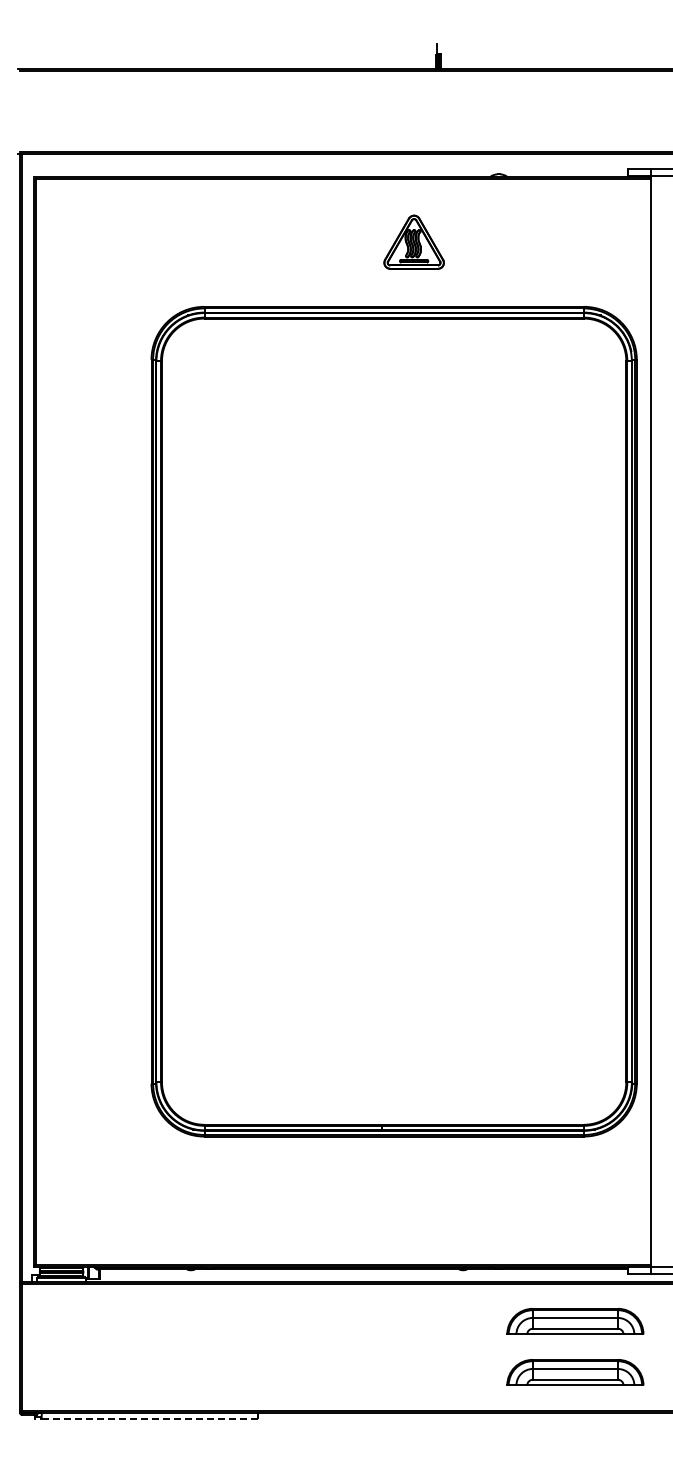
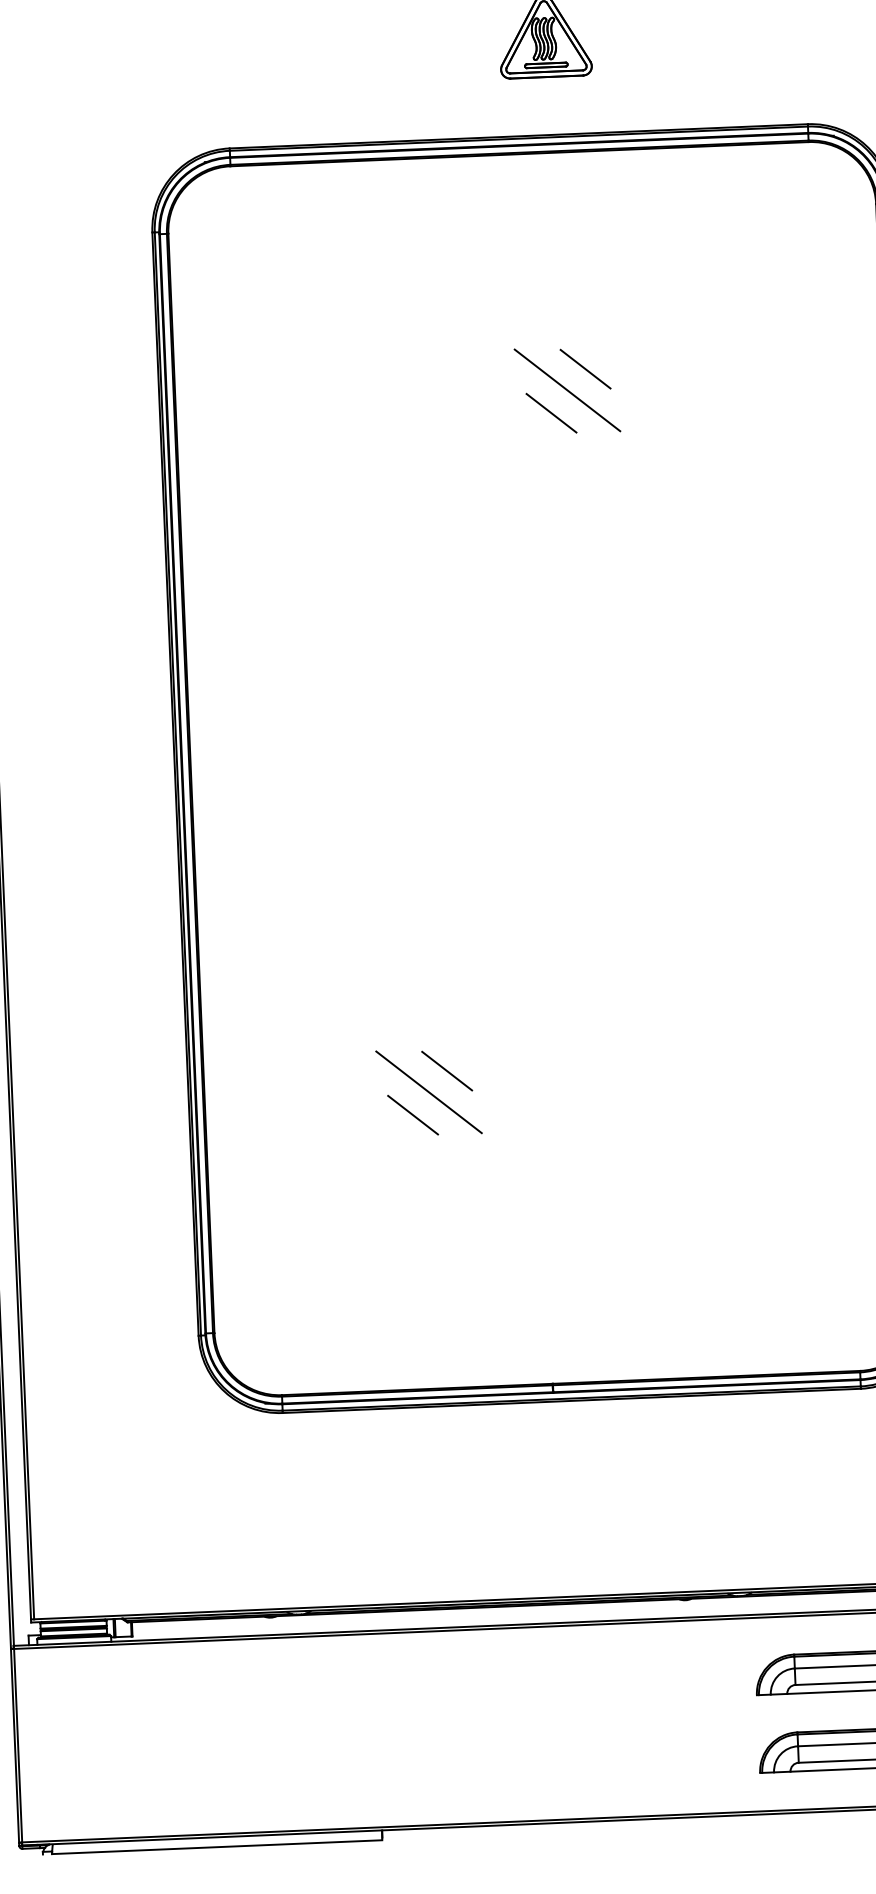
line: (431, 460) -> (585, 368), added
line: (418, 474) -> (566, 390), added
line: (407, 488) -> (550, 412), added
line: (321, 916) -> (447, 1070), added
line: (308, 930) -> (428, 1092), added
line: (297, 944) -> (412, 1114), added
line: (149, 1419) -> (216, 1847), dashed -> solid

